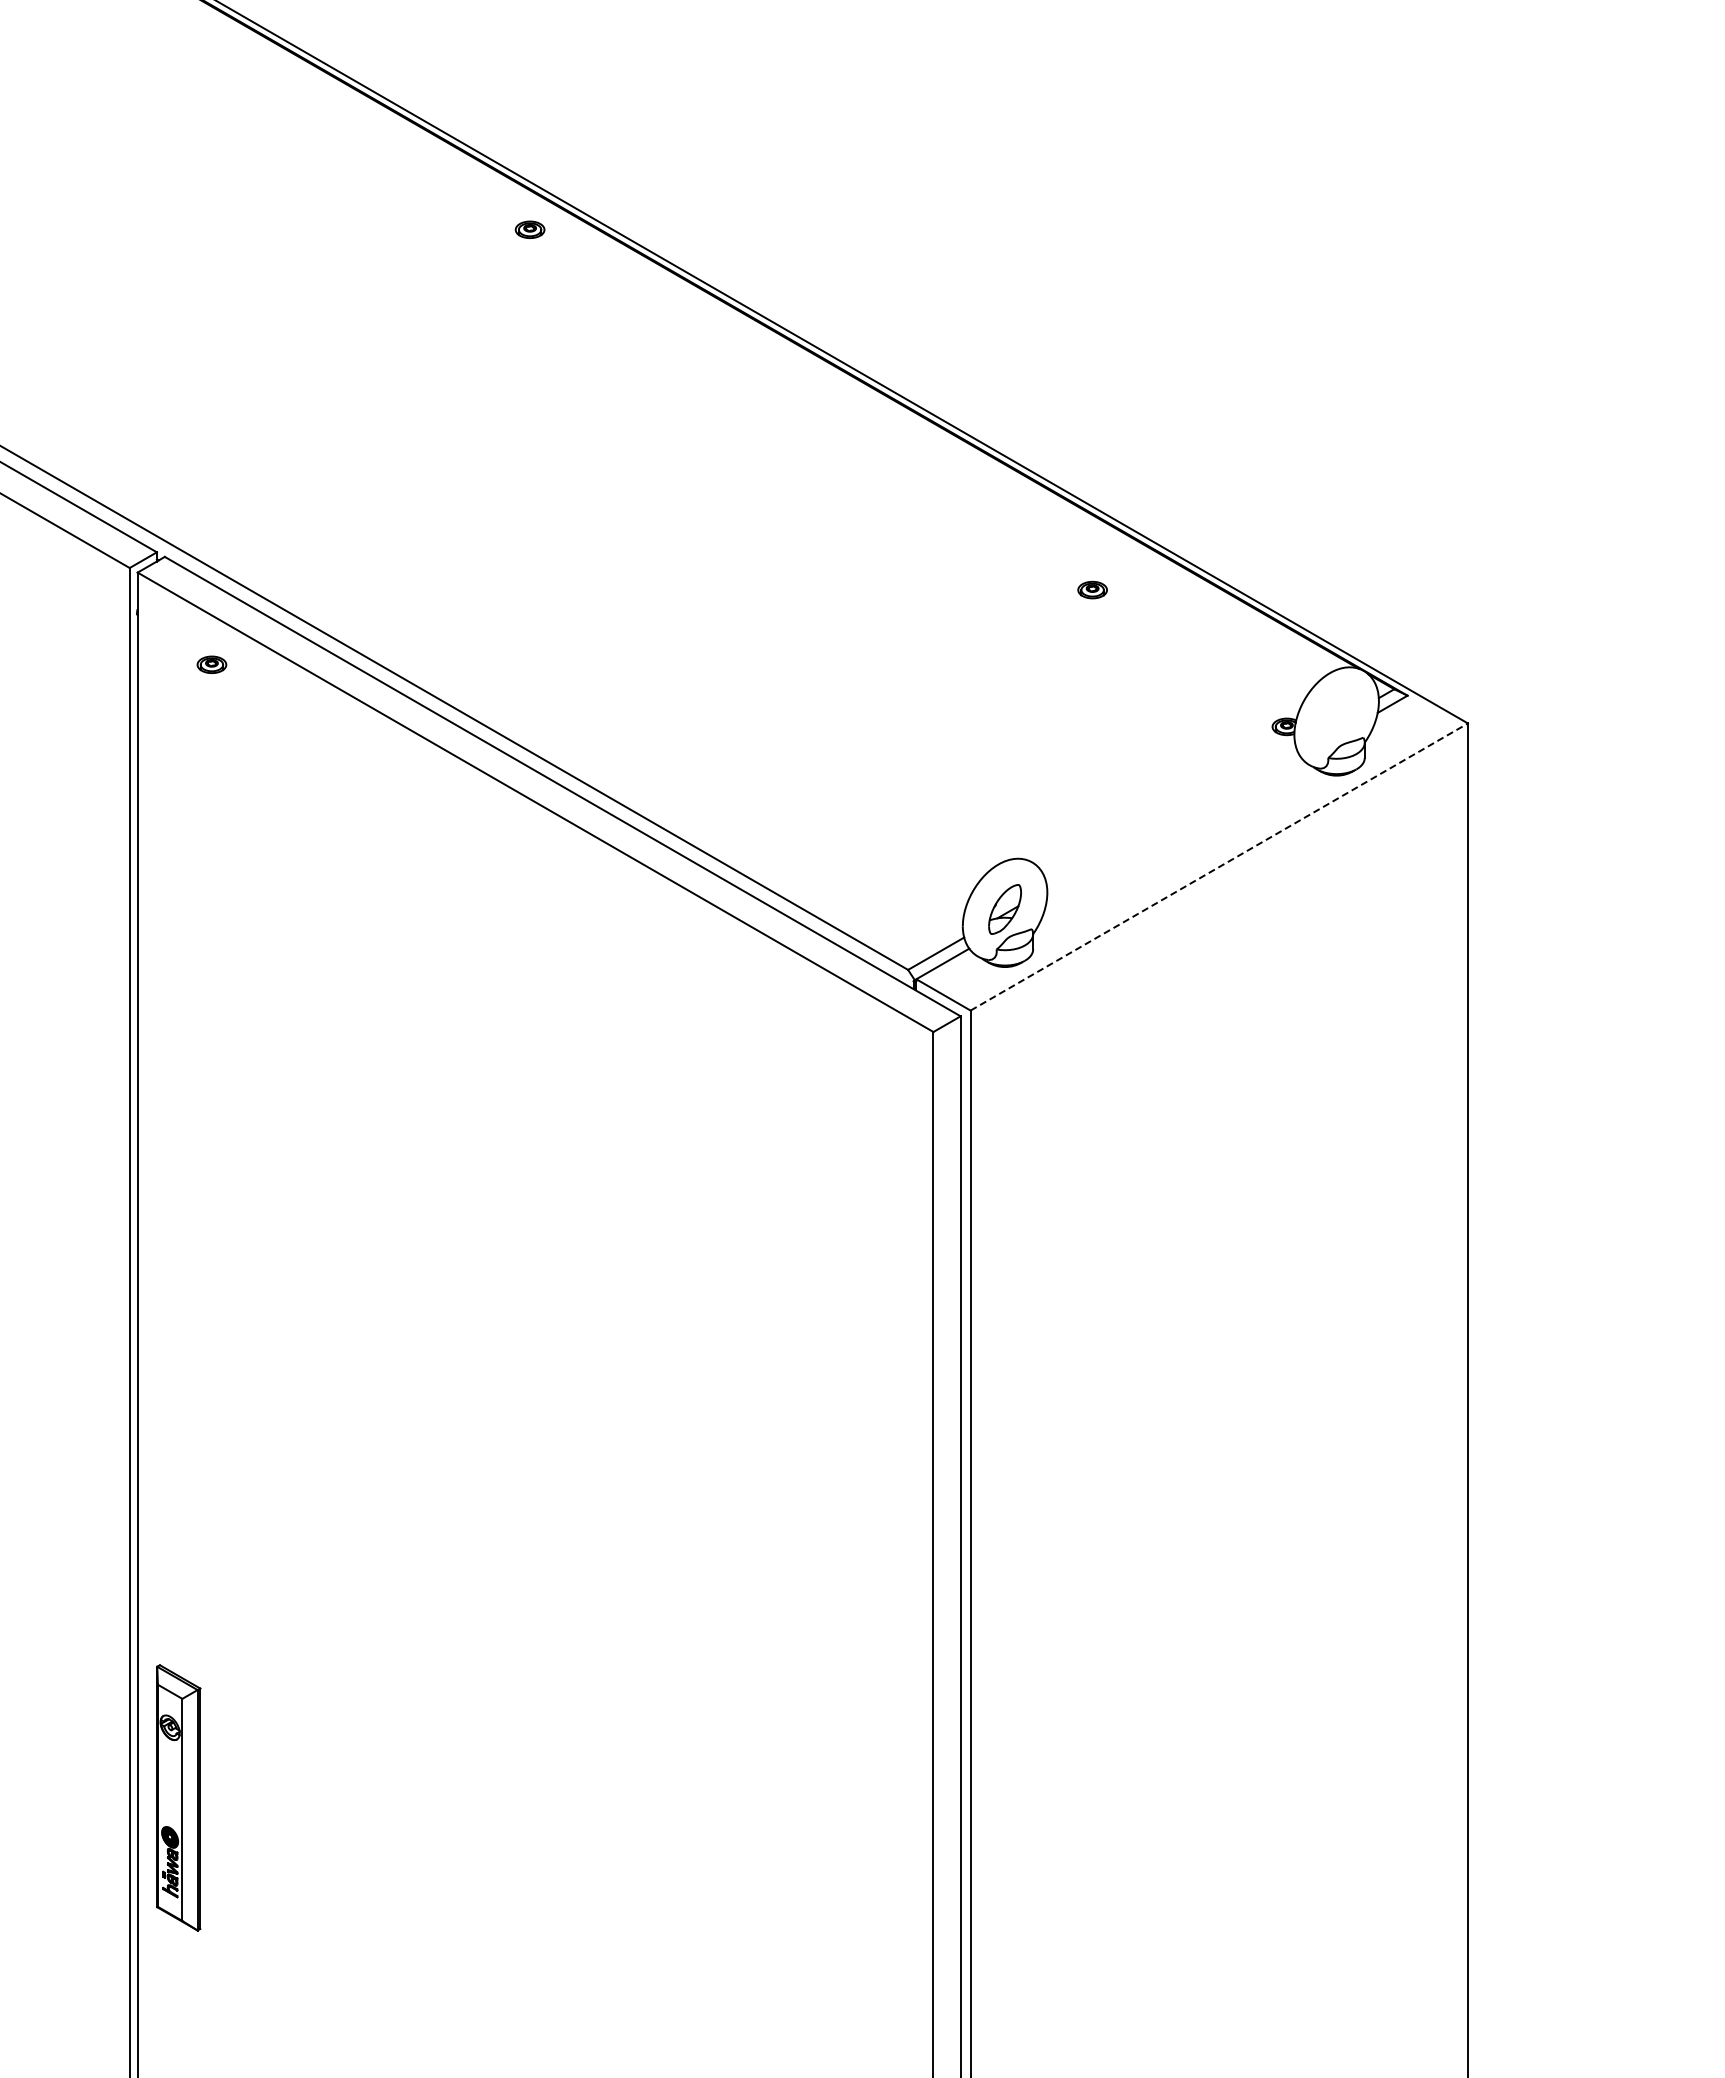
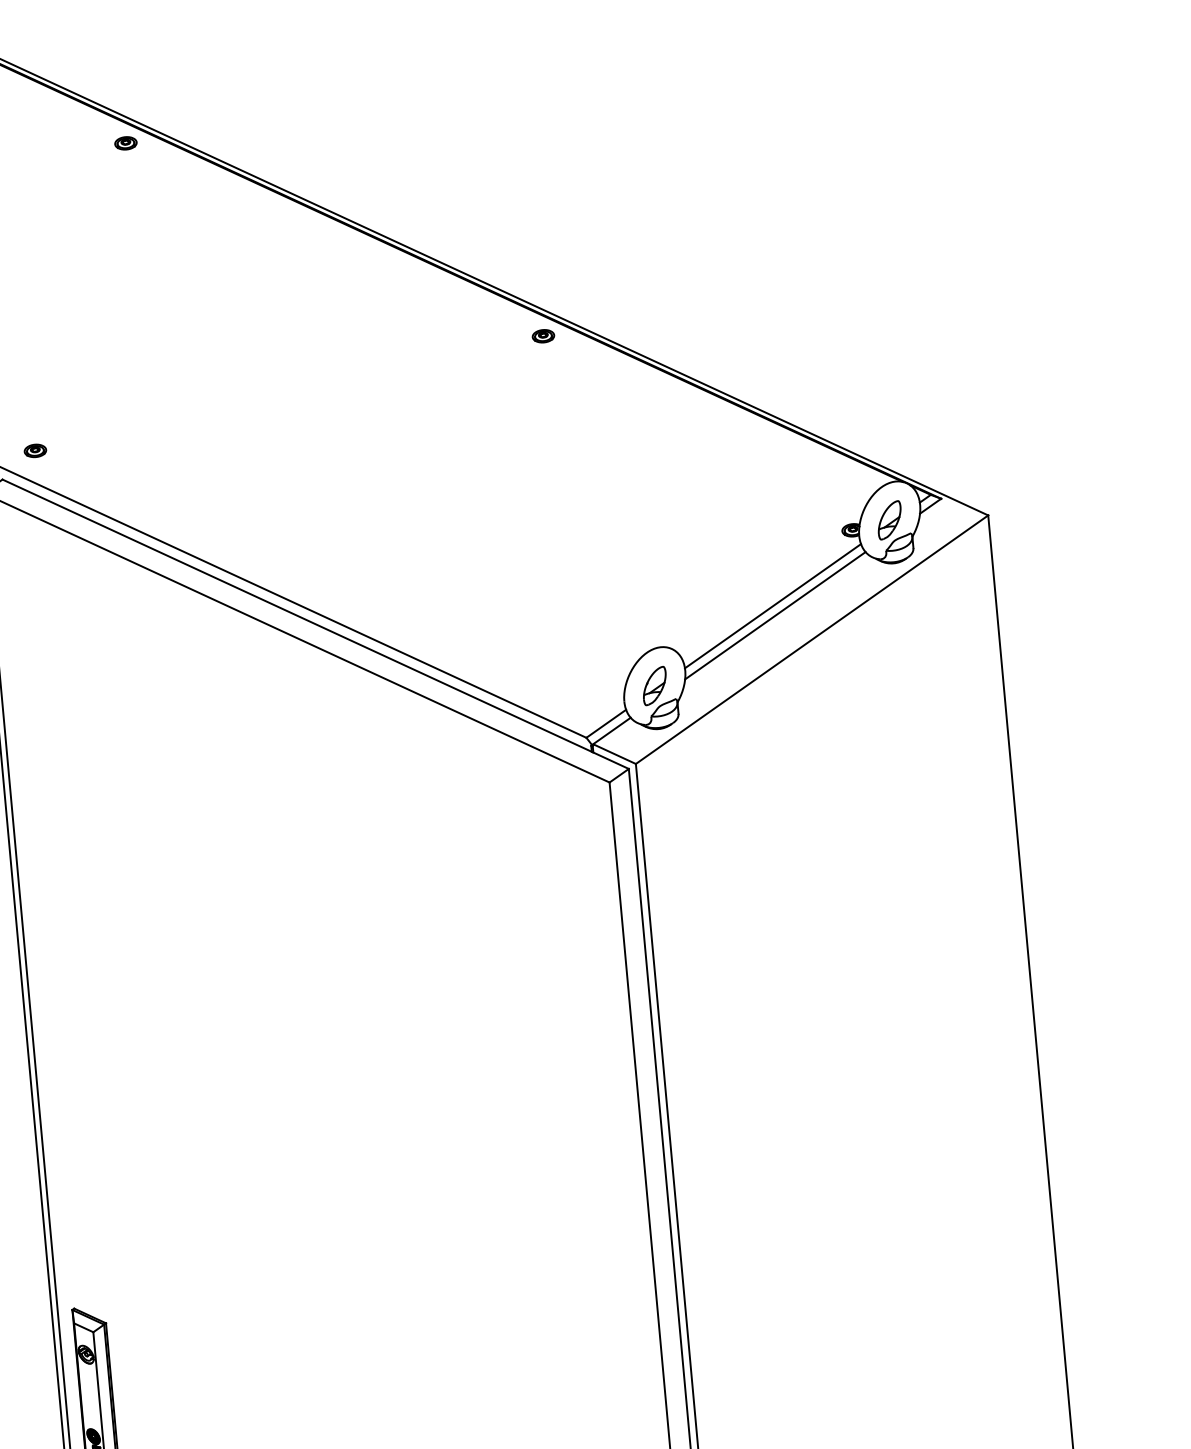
part: (529, 229) -> (125, 143), moved
part: (1092, 589) -> (543, 335), moved
part: (211, 664) -> (35, 450), moved
part: (1336, 717) -> (889, 519), added
line: (1171, 817) -> (772, 605), added
line: (1173, 830) -> (775, 615), added
line: (1219, 866) -> (812, 639), dashed -> solid

